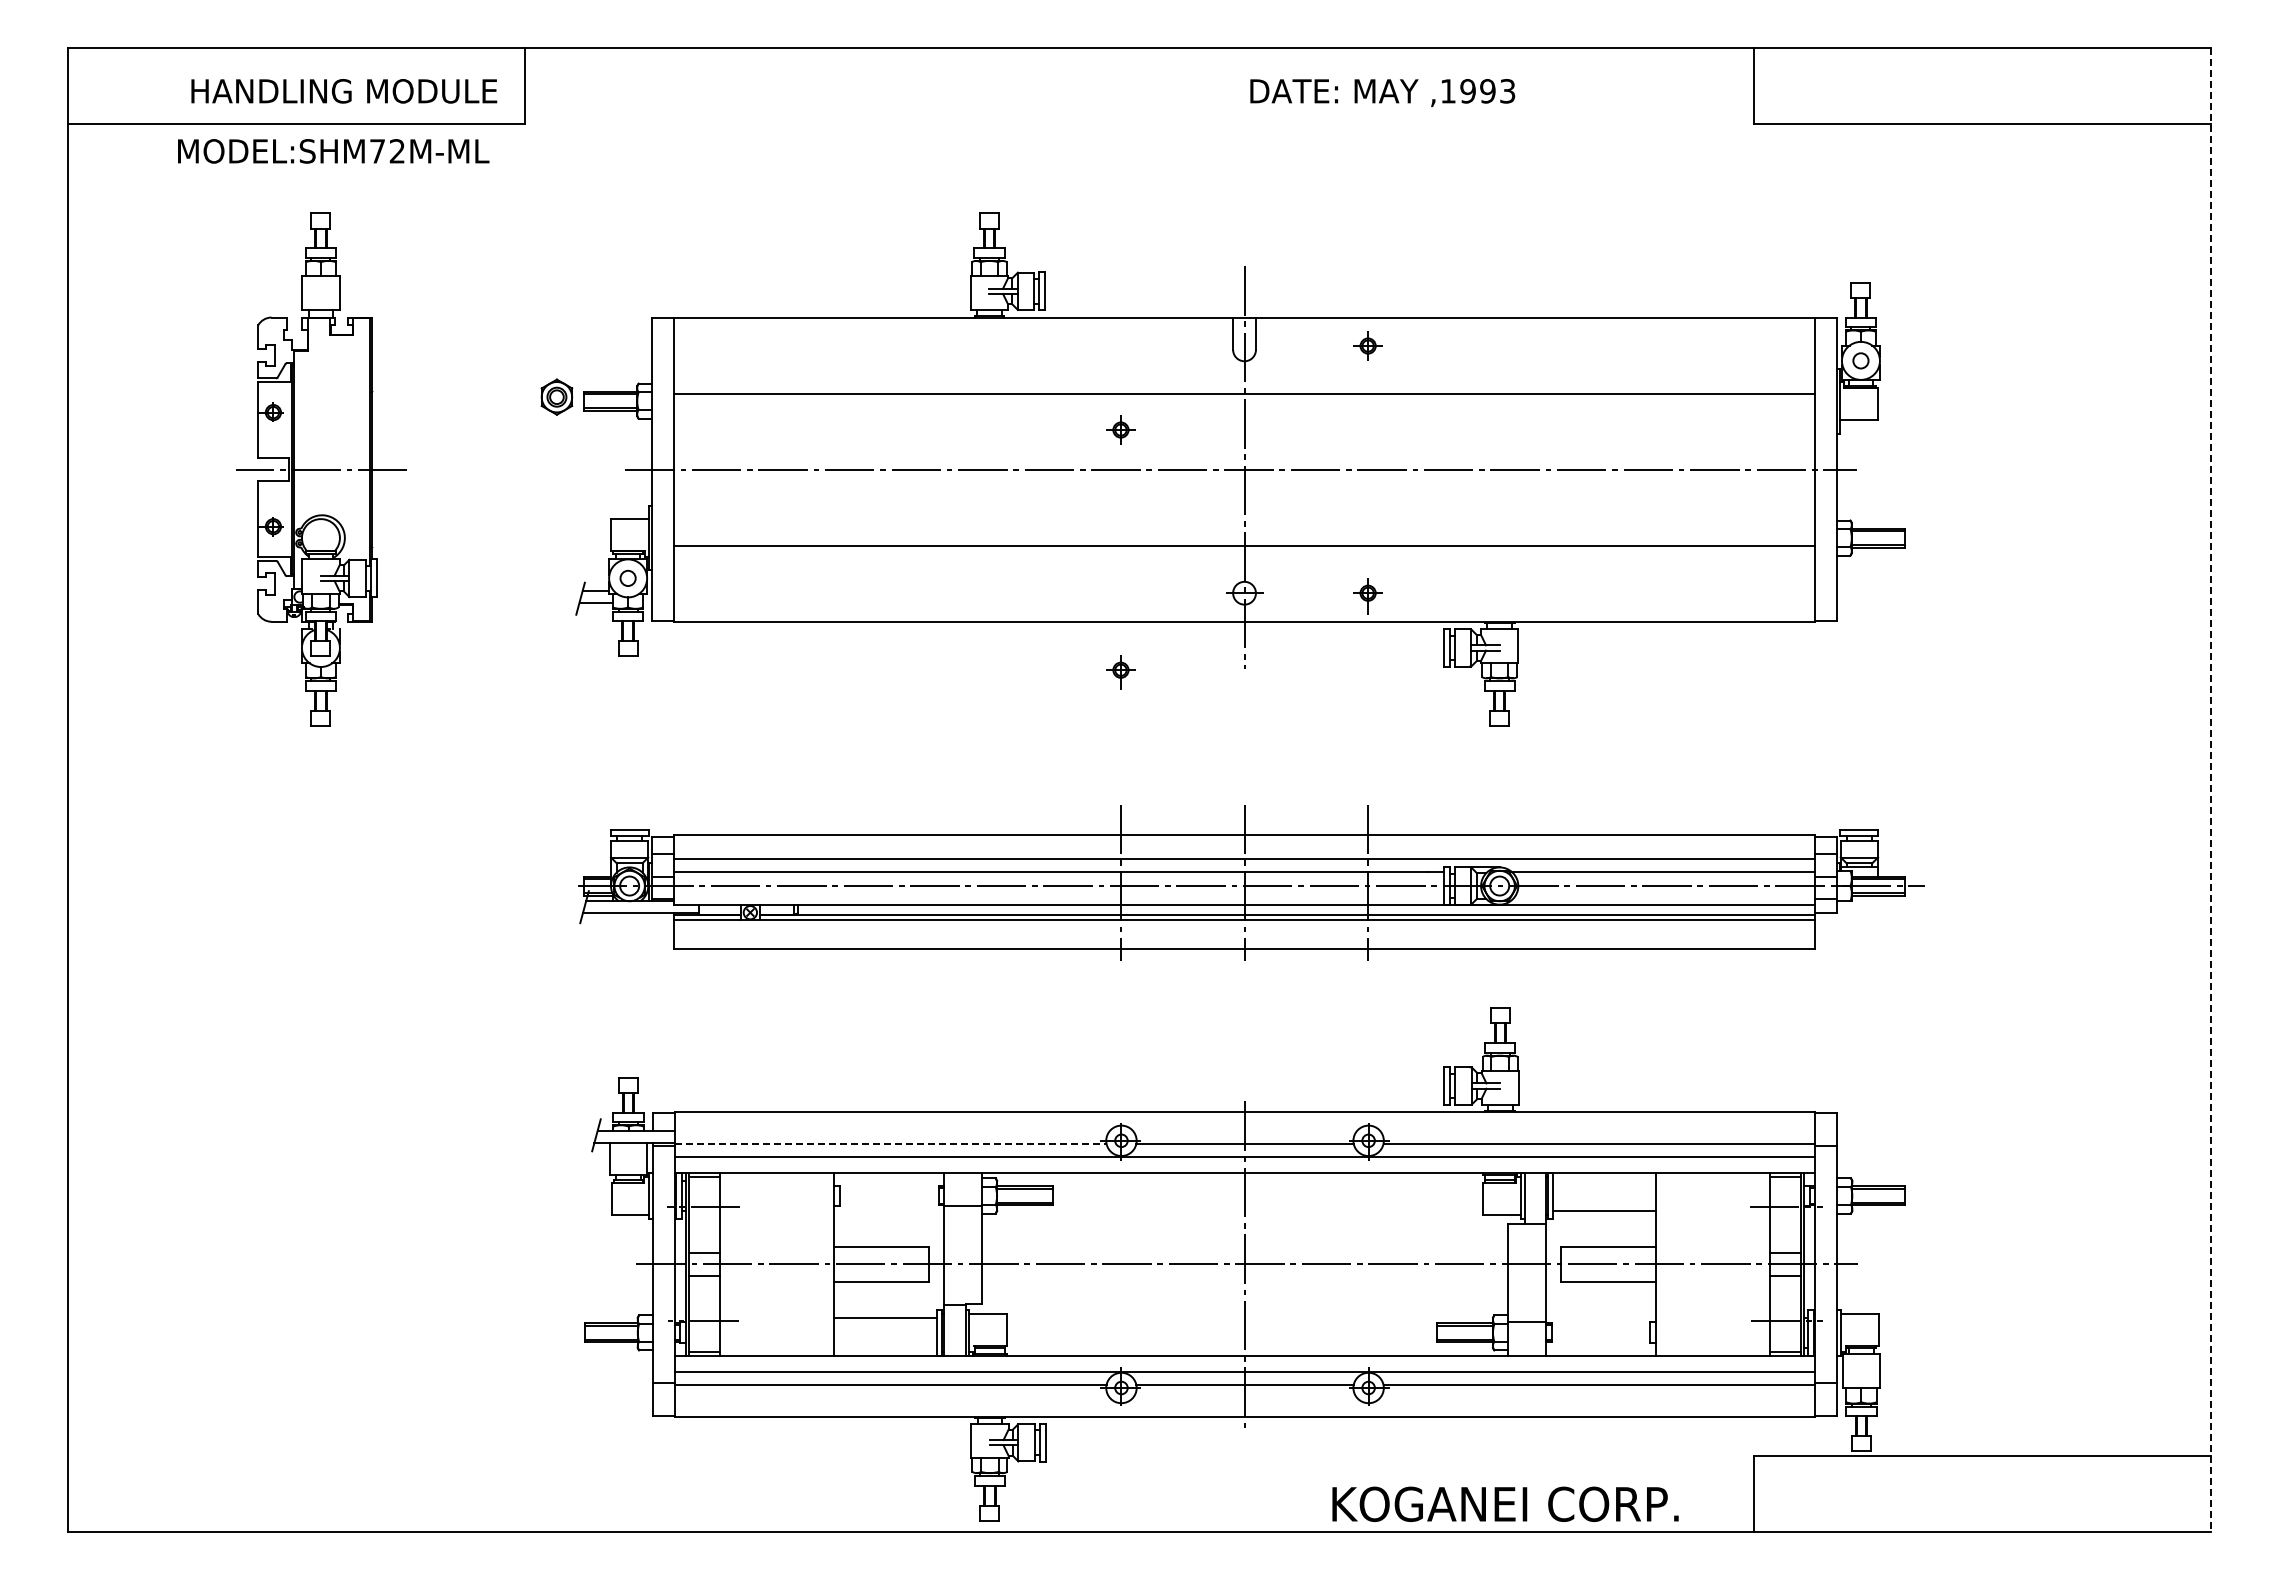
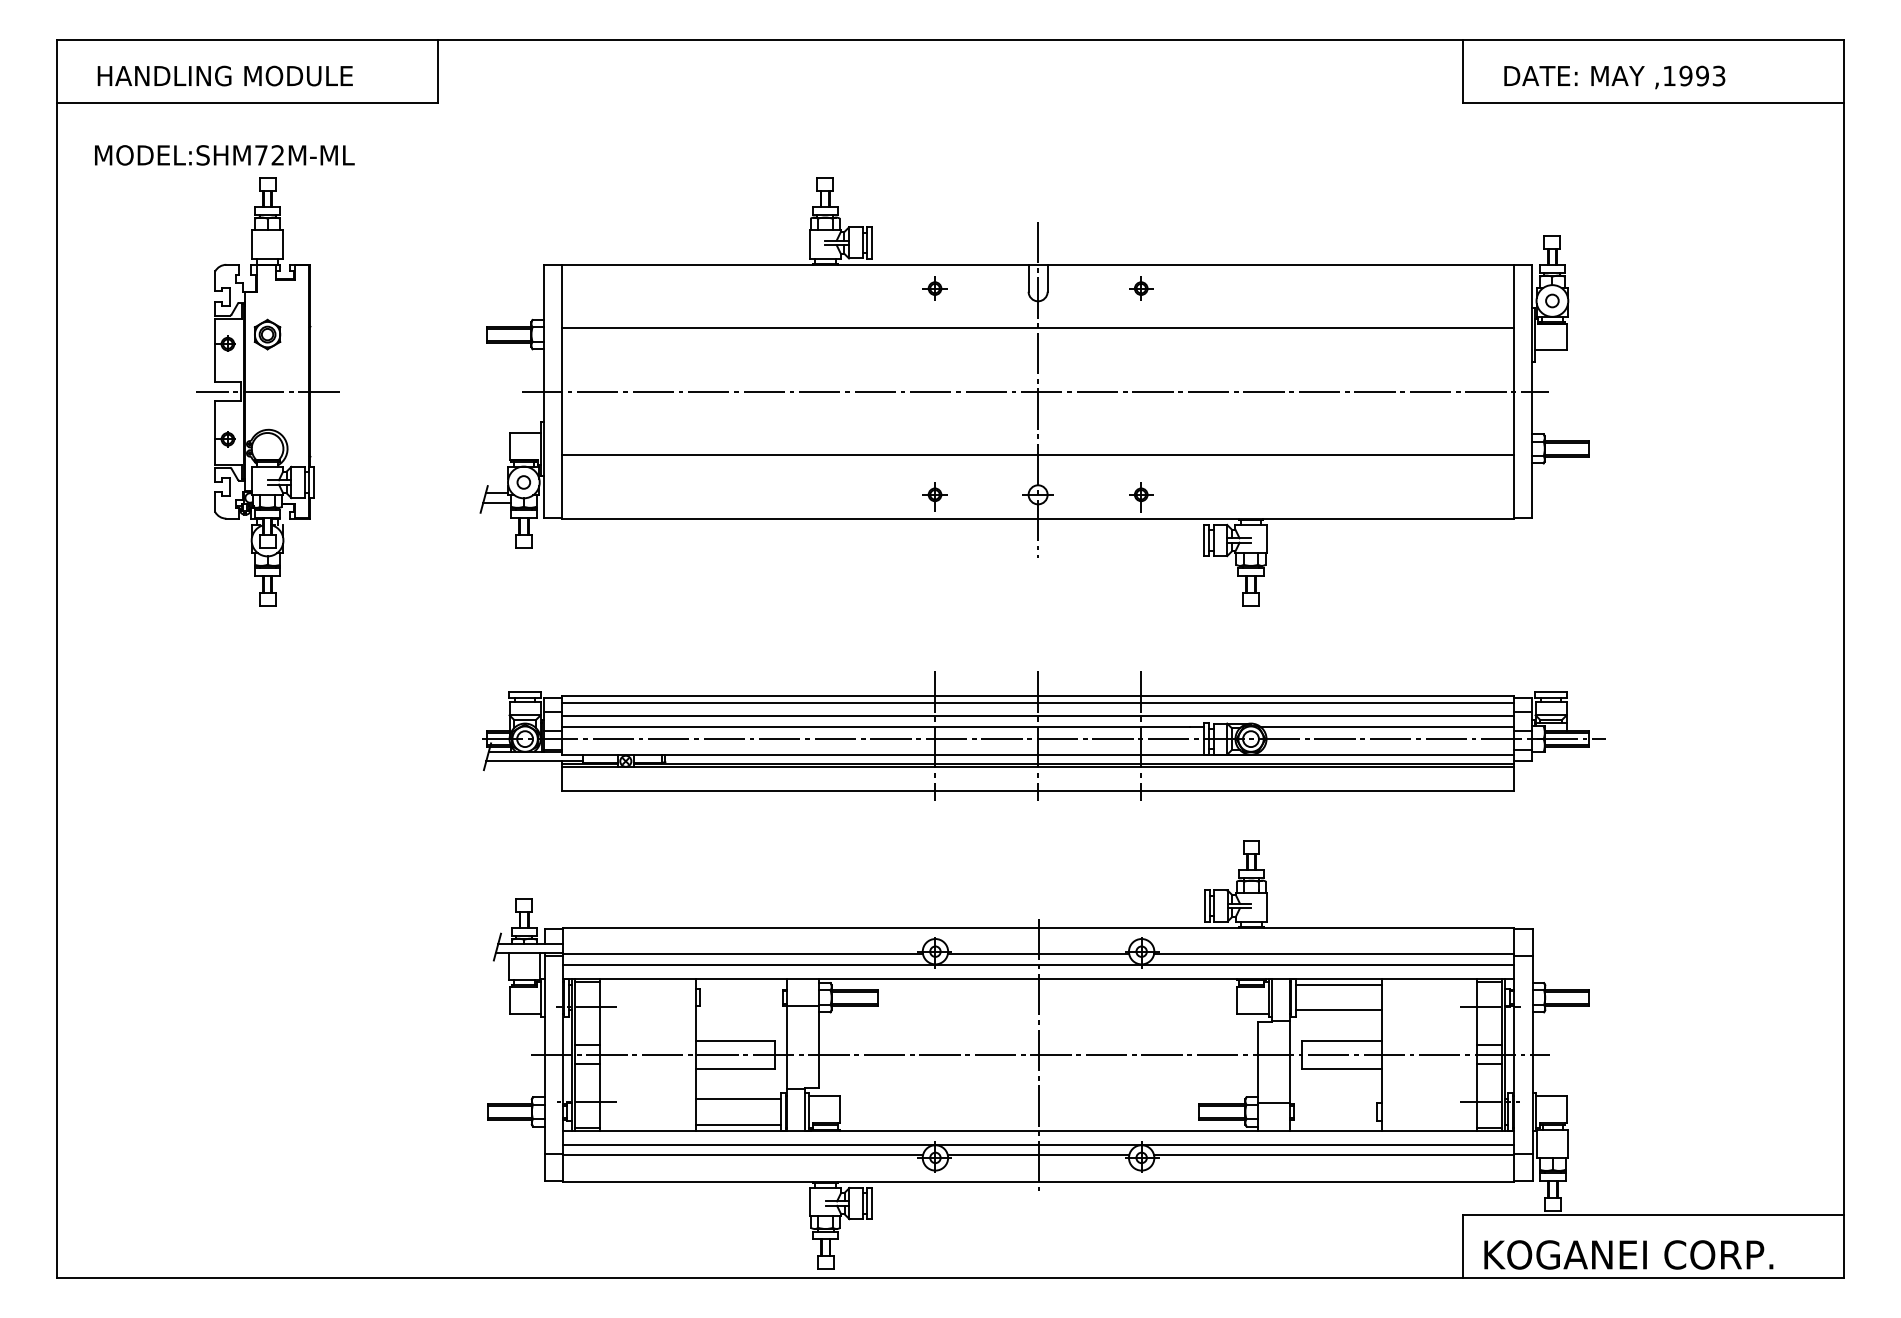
text: (344, 91) -> (225, 76), moved
text: (1382, 92) -> (1614, 77), moved
text: (333, 151) -> (224, 155), moved
part: (556, 396) -> (267, 334), moved
part: (1120, 429) -> (934, 288), moved
part: (1120, 672) -> (934, 496), moved
line: (2210, 790) -> (1844, 659), dashed -> solid
line: (1244, 842) -> (1038, 702), added
line: (890, 1143) -> (742, 953), dashed -> solid
line: (1604, 1180) -> (1338, 984), added
line: (884, 1348) -> (737, 1124), added
text: (1505, 1503) -> (1628, 1254), moved

